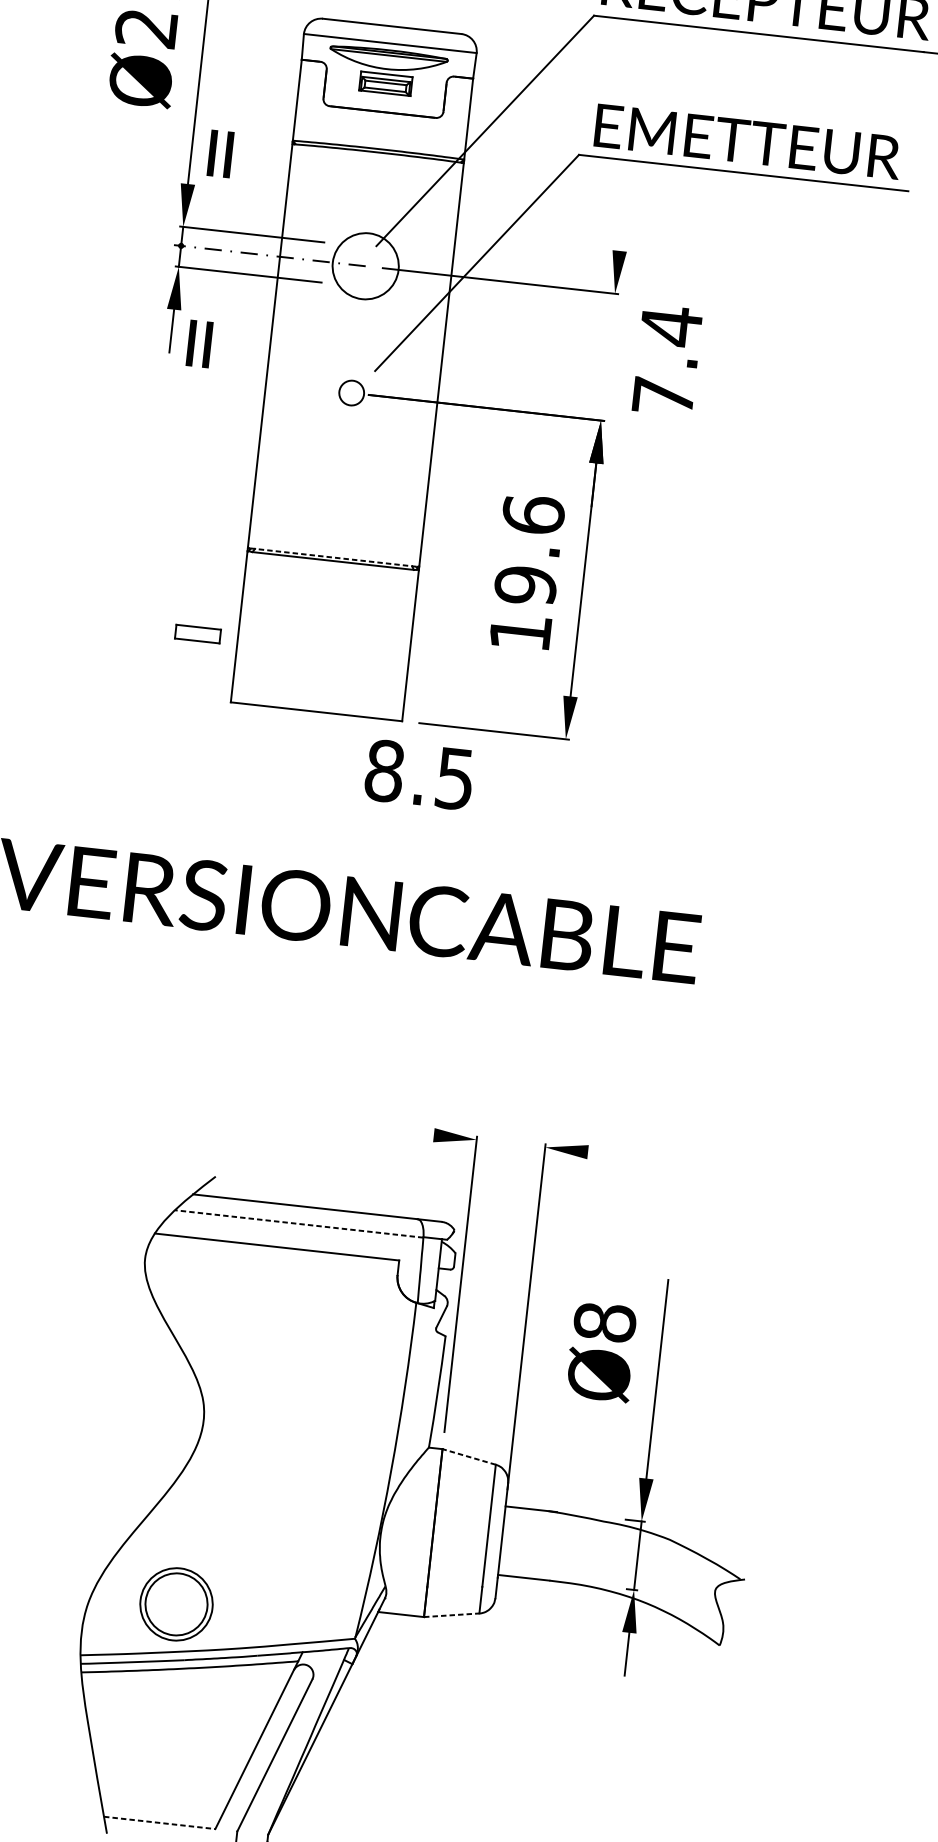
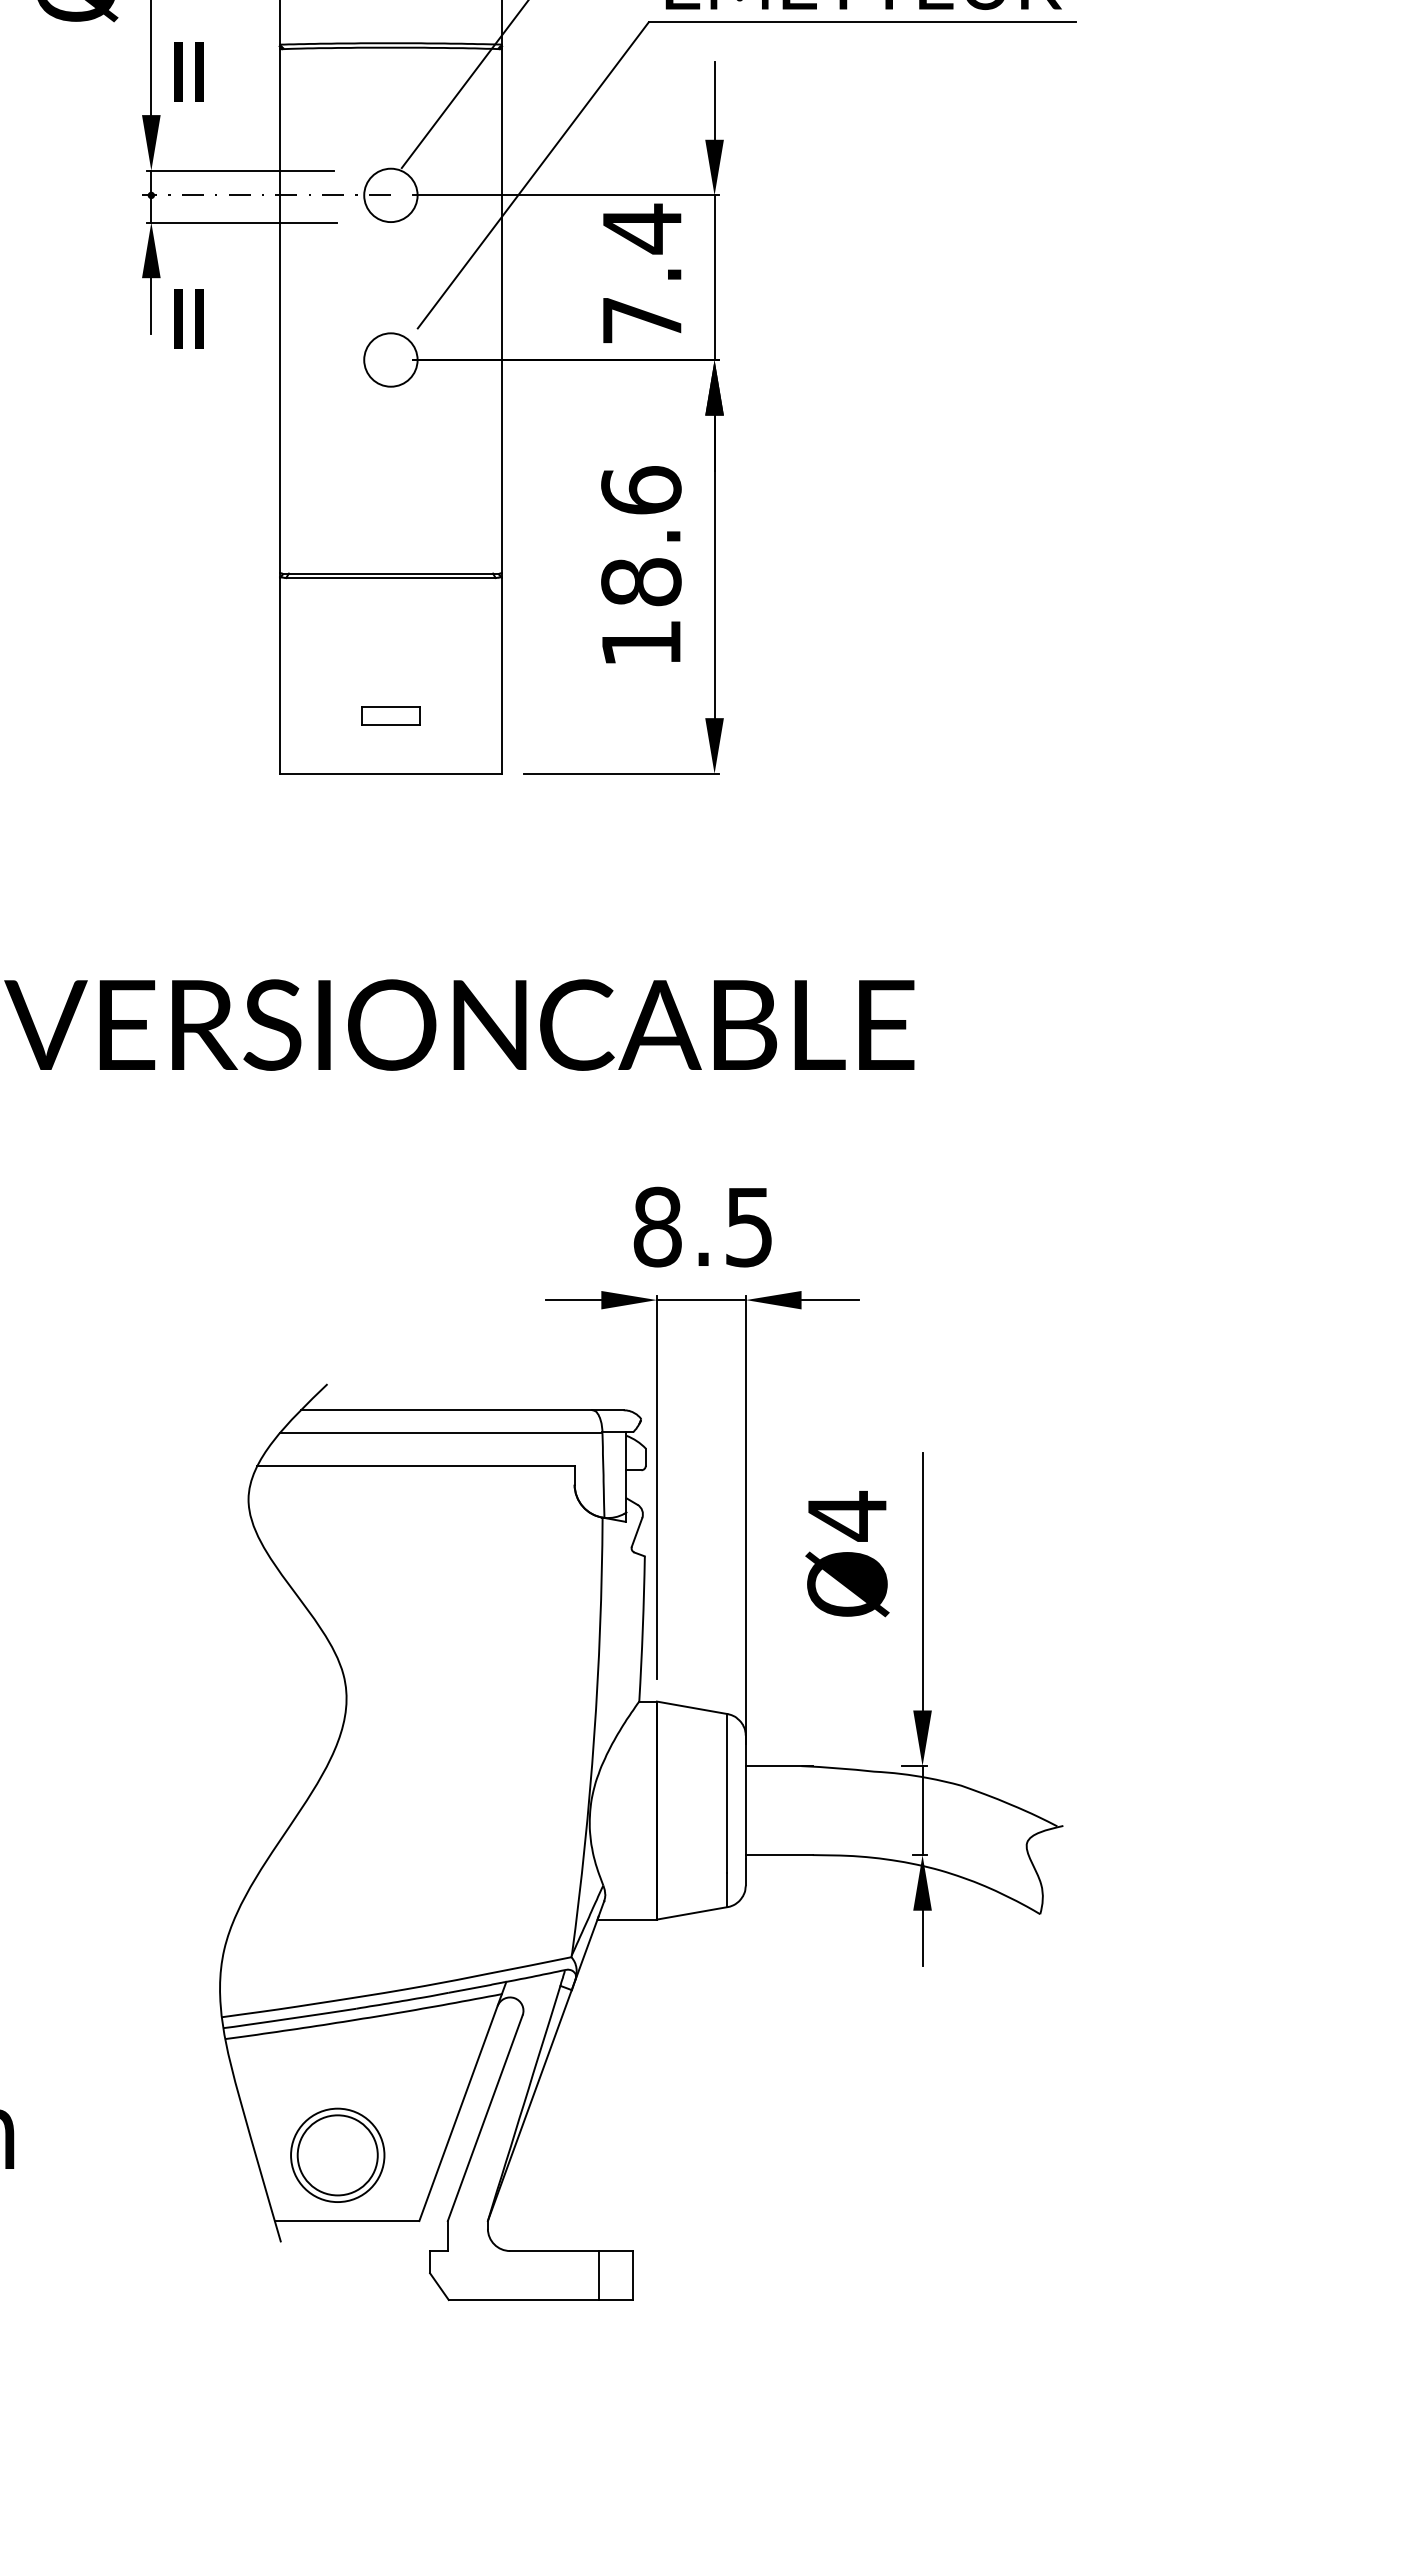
line: (623, 220) -> (714, 100), added
circle: (365, 266) -> (390, 195), size x0.62
line: (607, 357) -> (714, 277), added
text: (667, 359) -> (642, 272), moved
circle: (351, 392) -> (390, 359), size x1.67
line: (334, 557) -> (391, 573), dashed -> solid
text: (525, 585) -> (641, 582), 19.6 -> 18.6
part: (197, 633) -> (390, 715), moved
text: (419, 774) -> (702, 1226), moved
line: (412, 1133) -> (573, 1300), added
line: (510, 1143) -> (700, 1300), added
line: (610, 1154) -> (830, 1300), added
line: (298, 1224) -> (440, 1433), dashed -> solid
text: (605, 1321) -> (847, 1515), Ø8 -> Ø4
line: (469, 1456) -> (692, 1707), dashed -> solid
part: (176, 1603) -> (337, 2154), moved
line: (451, 1615) -> (692, 1913), dashed -> solid
line: (159, 1823) -> (347, 2221), dashed -> solid

